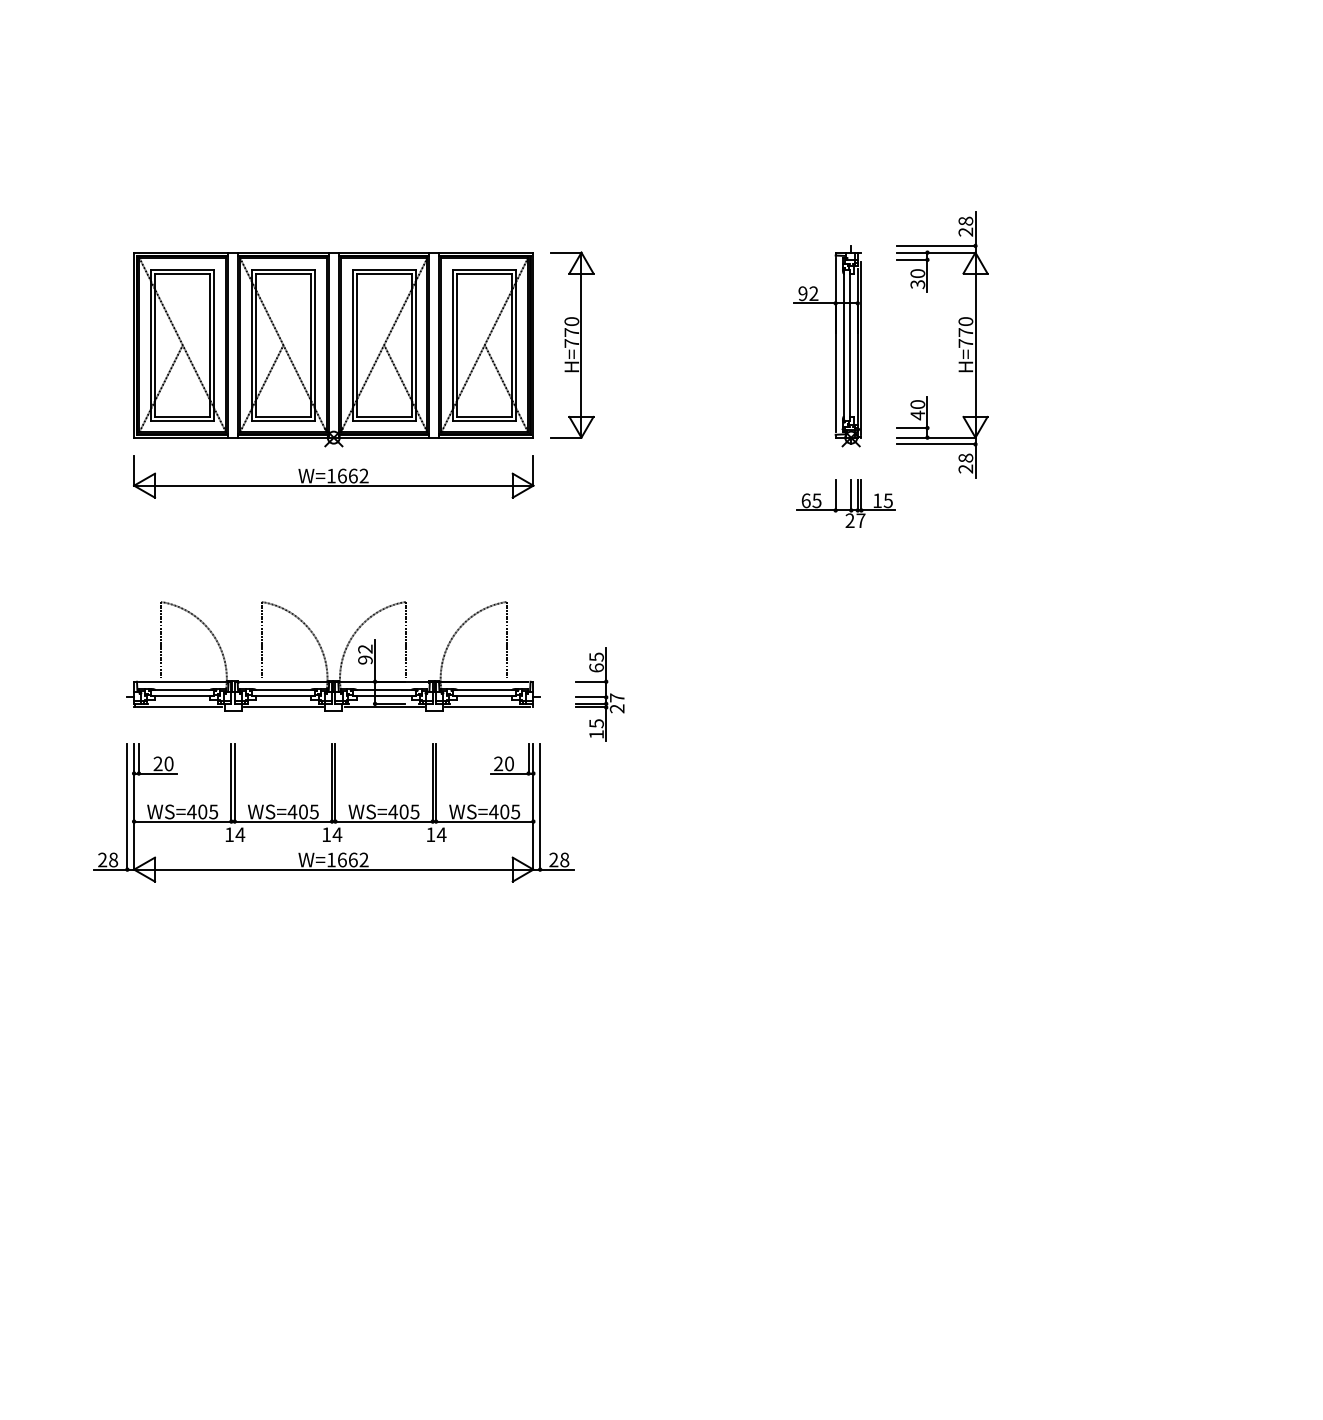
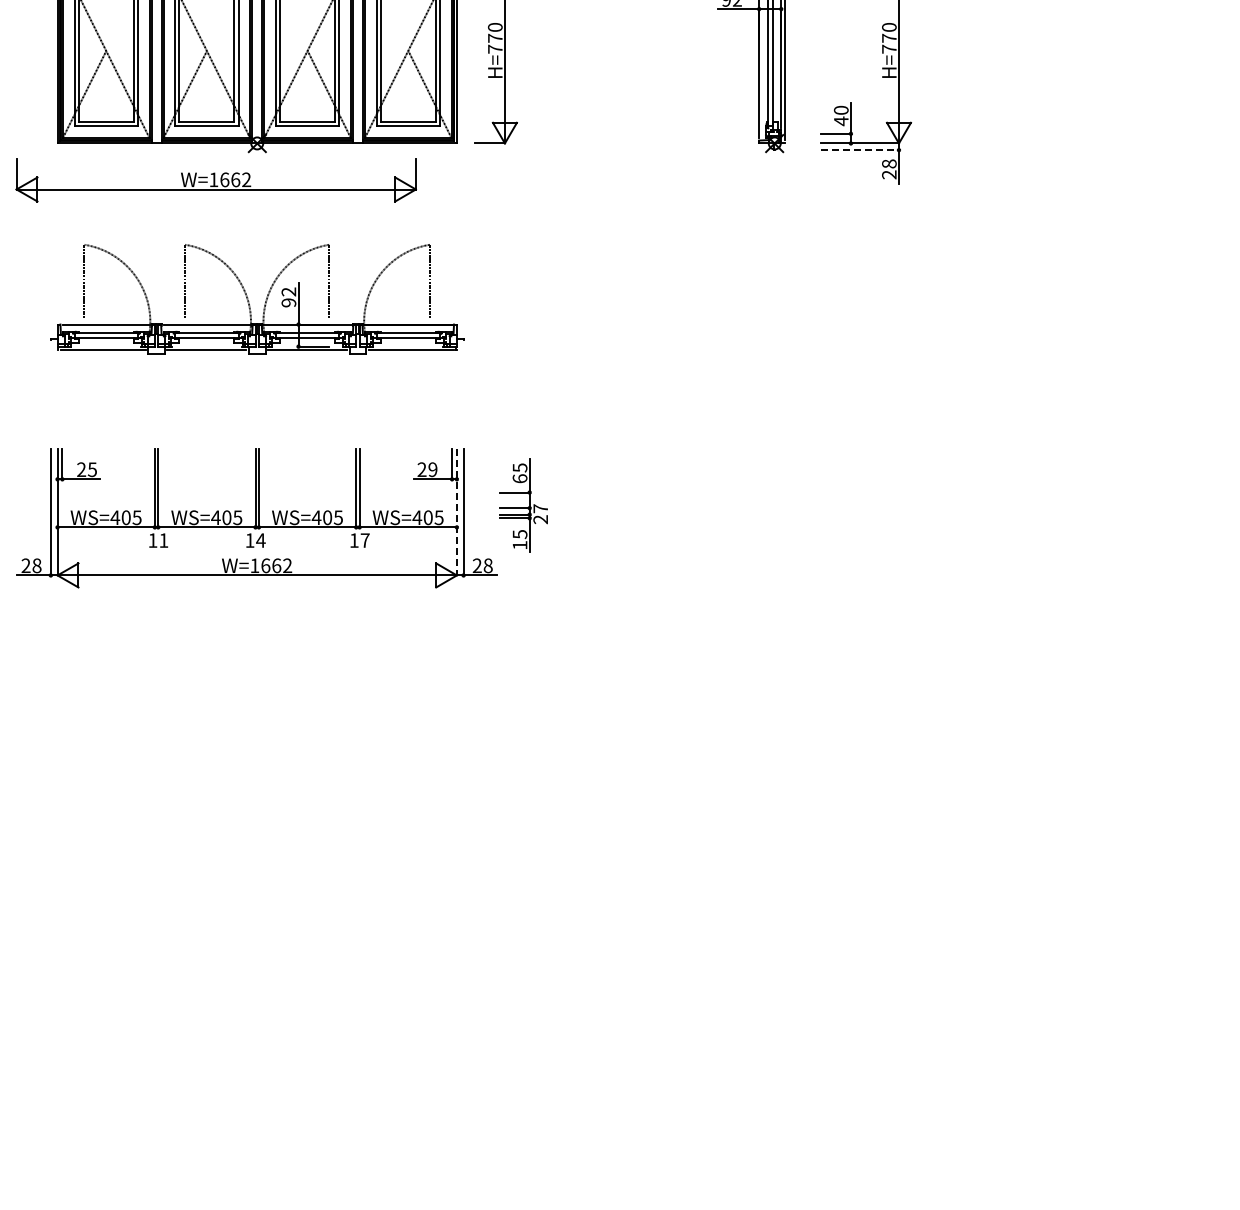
line: (936, 444) -> (859, 150), solid -> dashed
part: (333, 476) -> (215, 180), moved
part: (845, 503) -> (768, 209), removed
part: (325, 657) -> (248, 300), moved
part: (599, 694) -> (522, 505), moved
text: (168, 763) -> (91, 469), 20 -> 25
text: (509, 763) -> (432, 469), 20 -> 29
line: (533, 807) -> (456, 513), solid -> dashed
text: (240, 834) -> (163, 540), 14 -> 11
text: (441, 834) -> (364, 540), 14 -> 17

